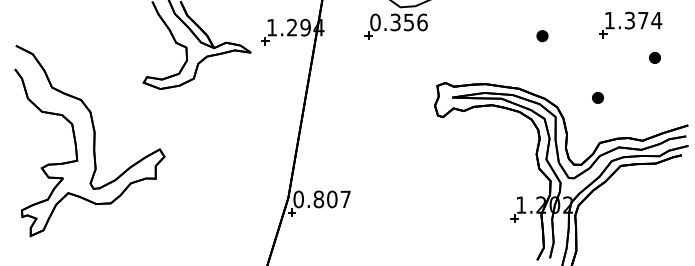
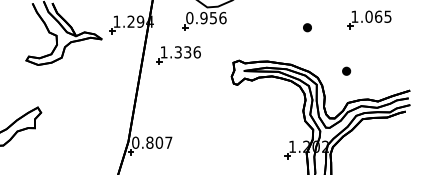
text: (643, 20) -> (378, 16), 1.374 -> 1.065
text: (395, 22) -> (203, 18), 0.356 -> 0.956
part: (654, 57) -> (386, 42), removed
part: (359, 75) -> (178, 55), added

